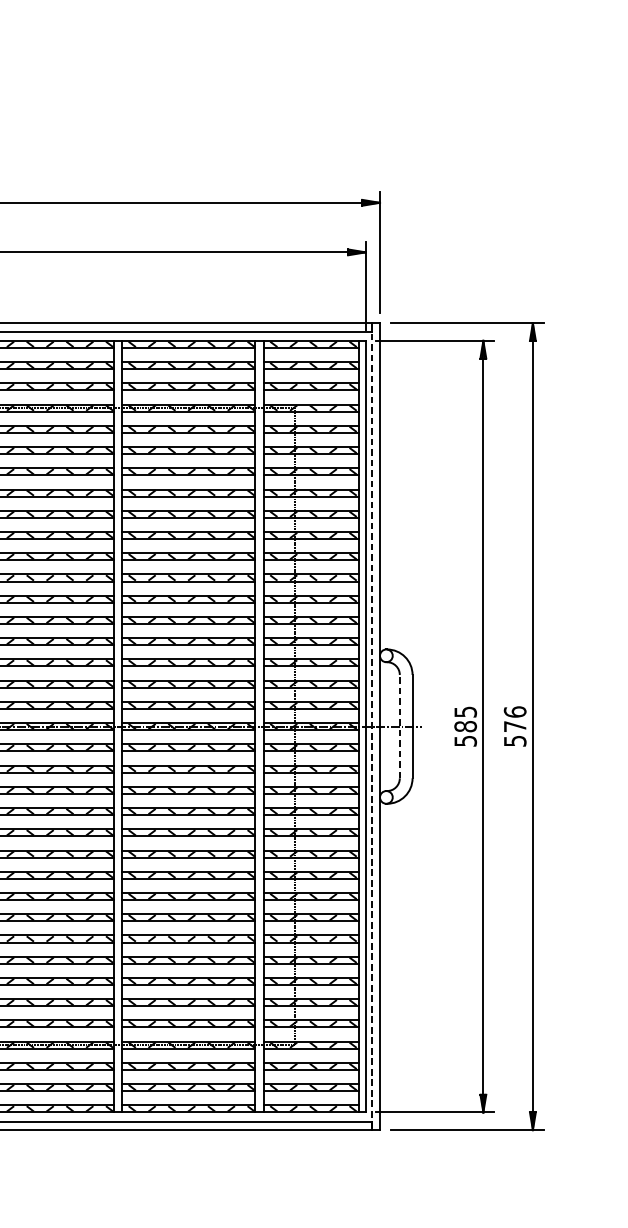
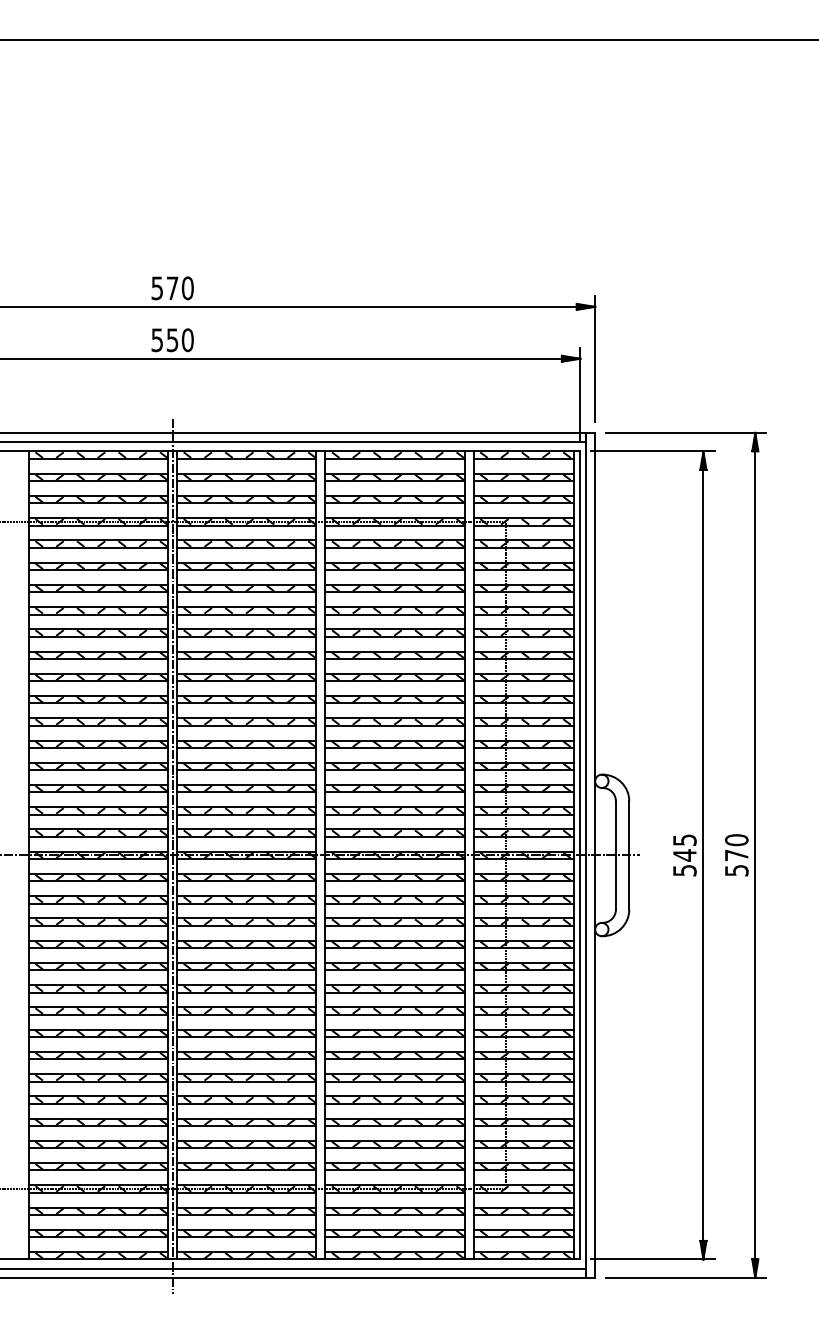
text: (514, 712) -> (736, 840), 576 -> 570
line: (399, 725) -> (615, 854), dashed -> solid
line: (371, 726) -> (586, 855), dashed -> solid
text: (465, 726) -> (684, 855), 585 -> 545

